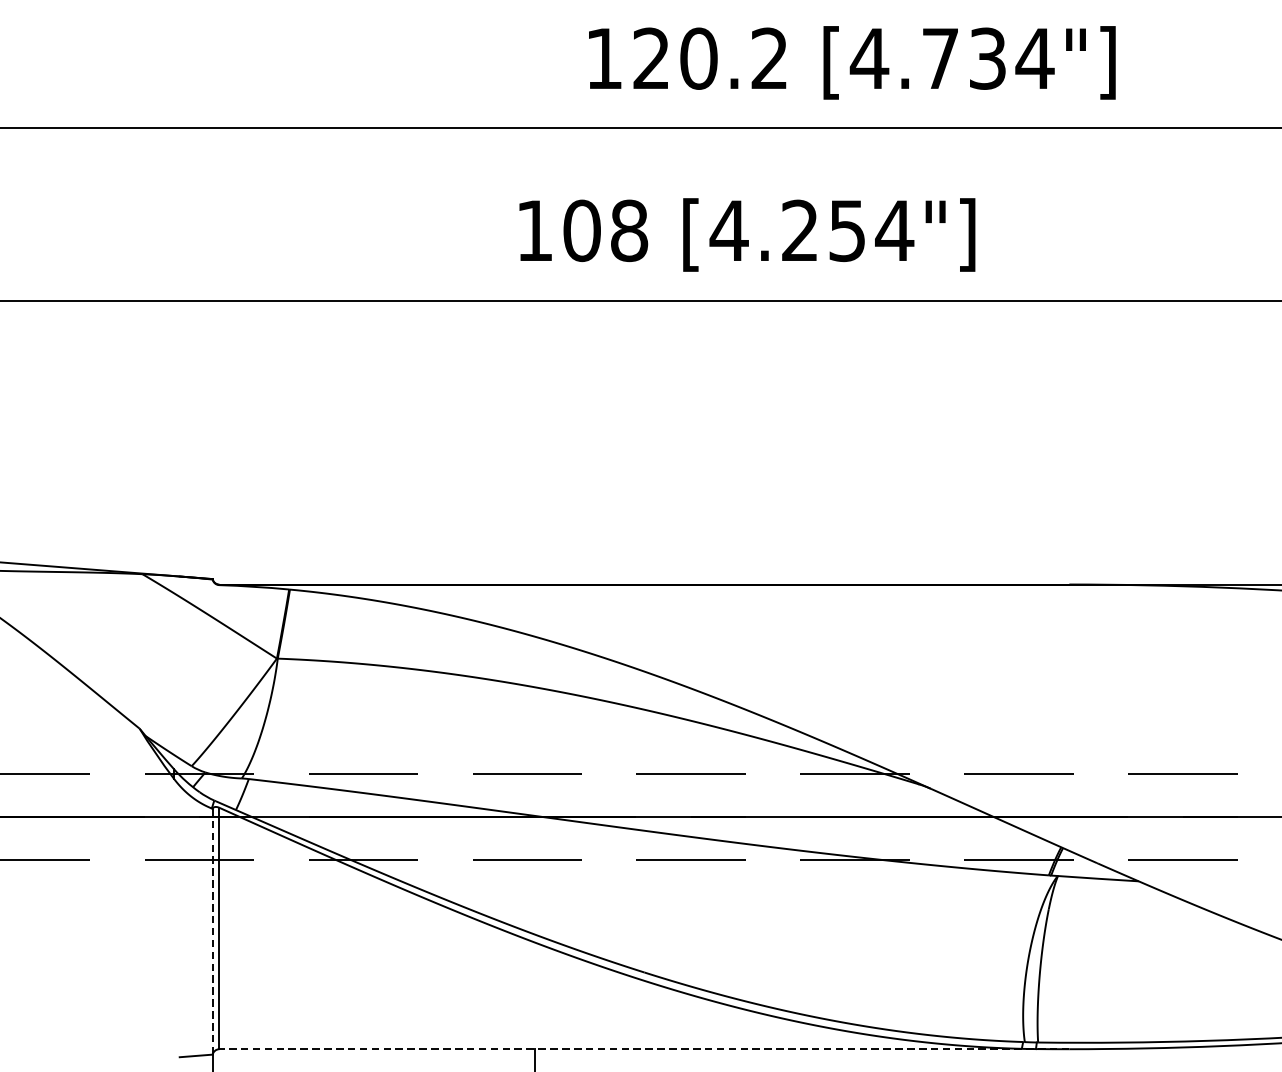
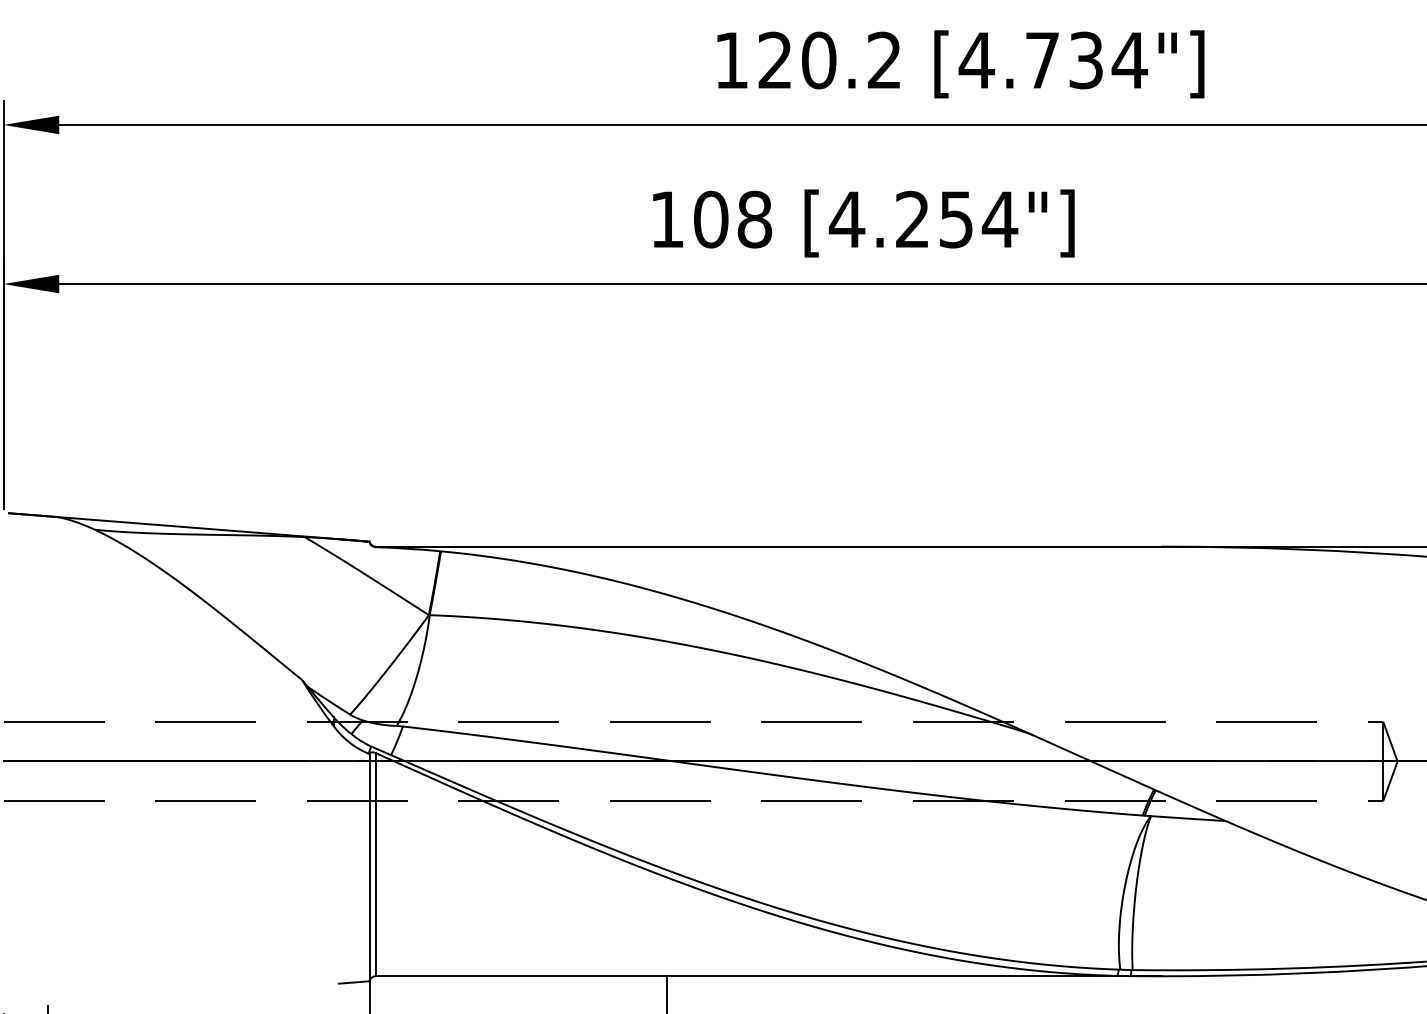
line: (212, 931) -> (369, 867), dashed -> solid
line: (644, 1049) -> (768, 976), dashed -> solid

